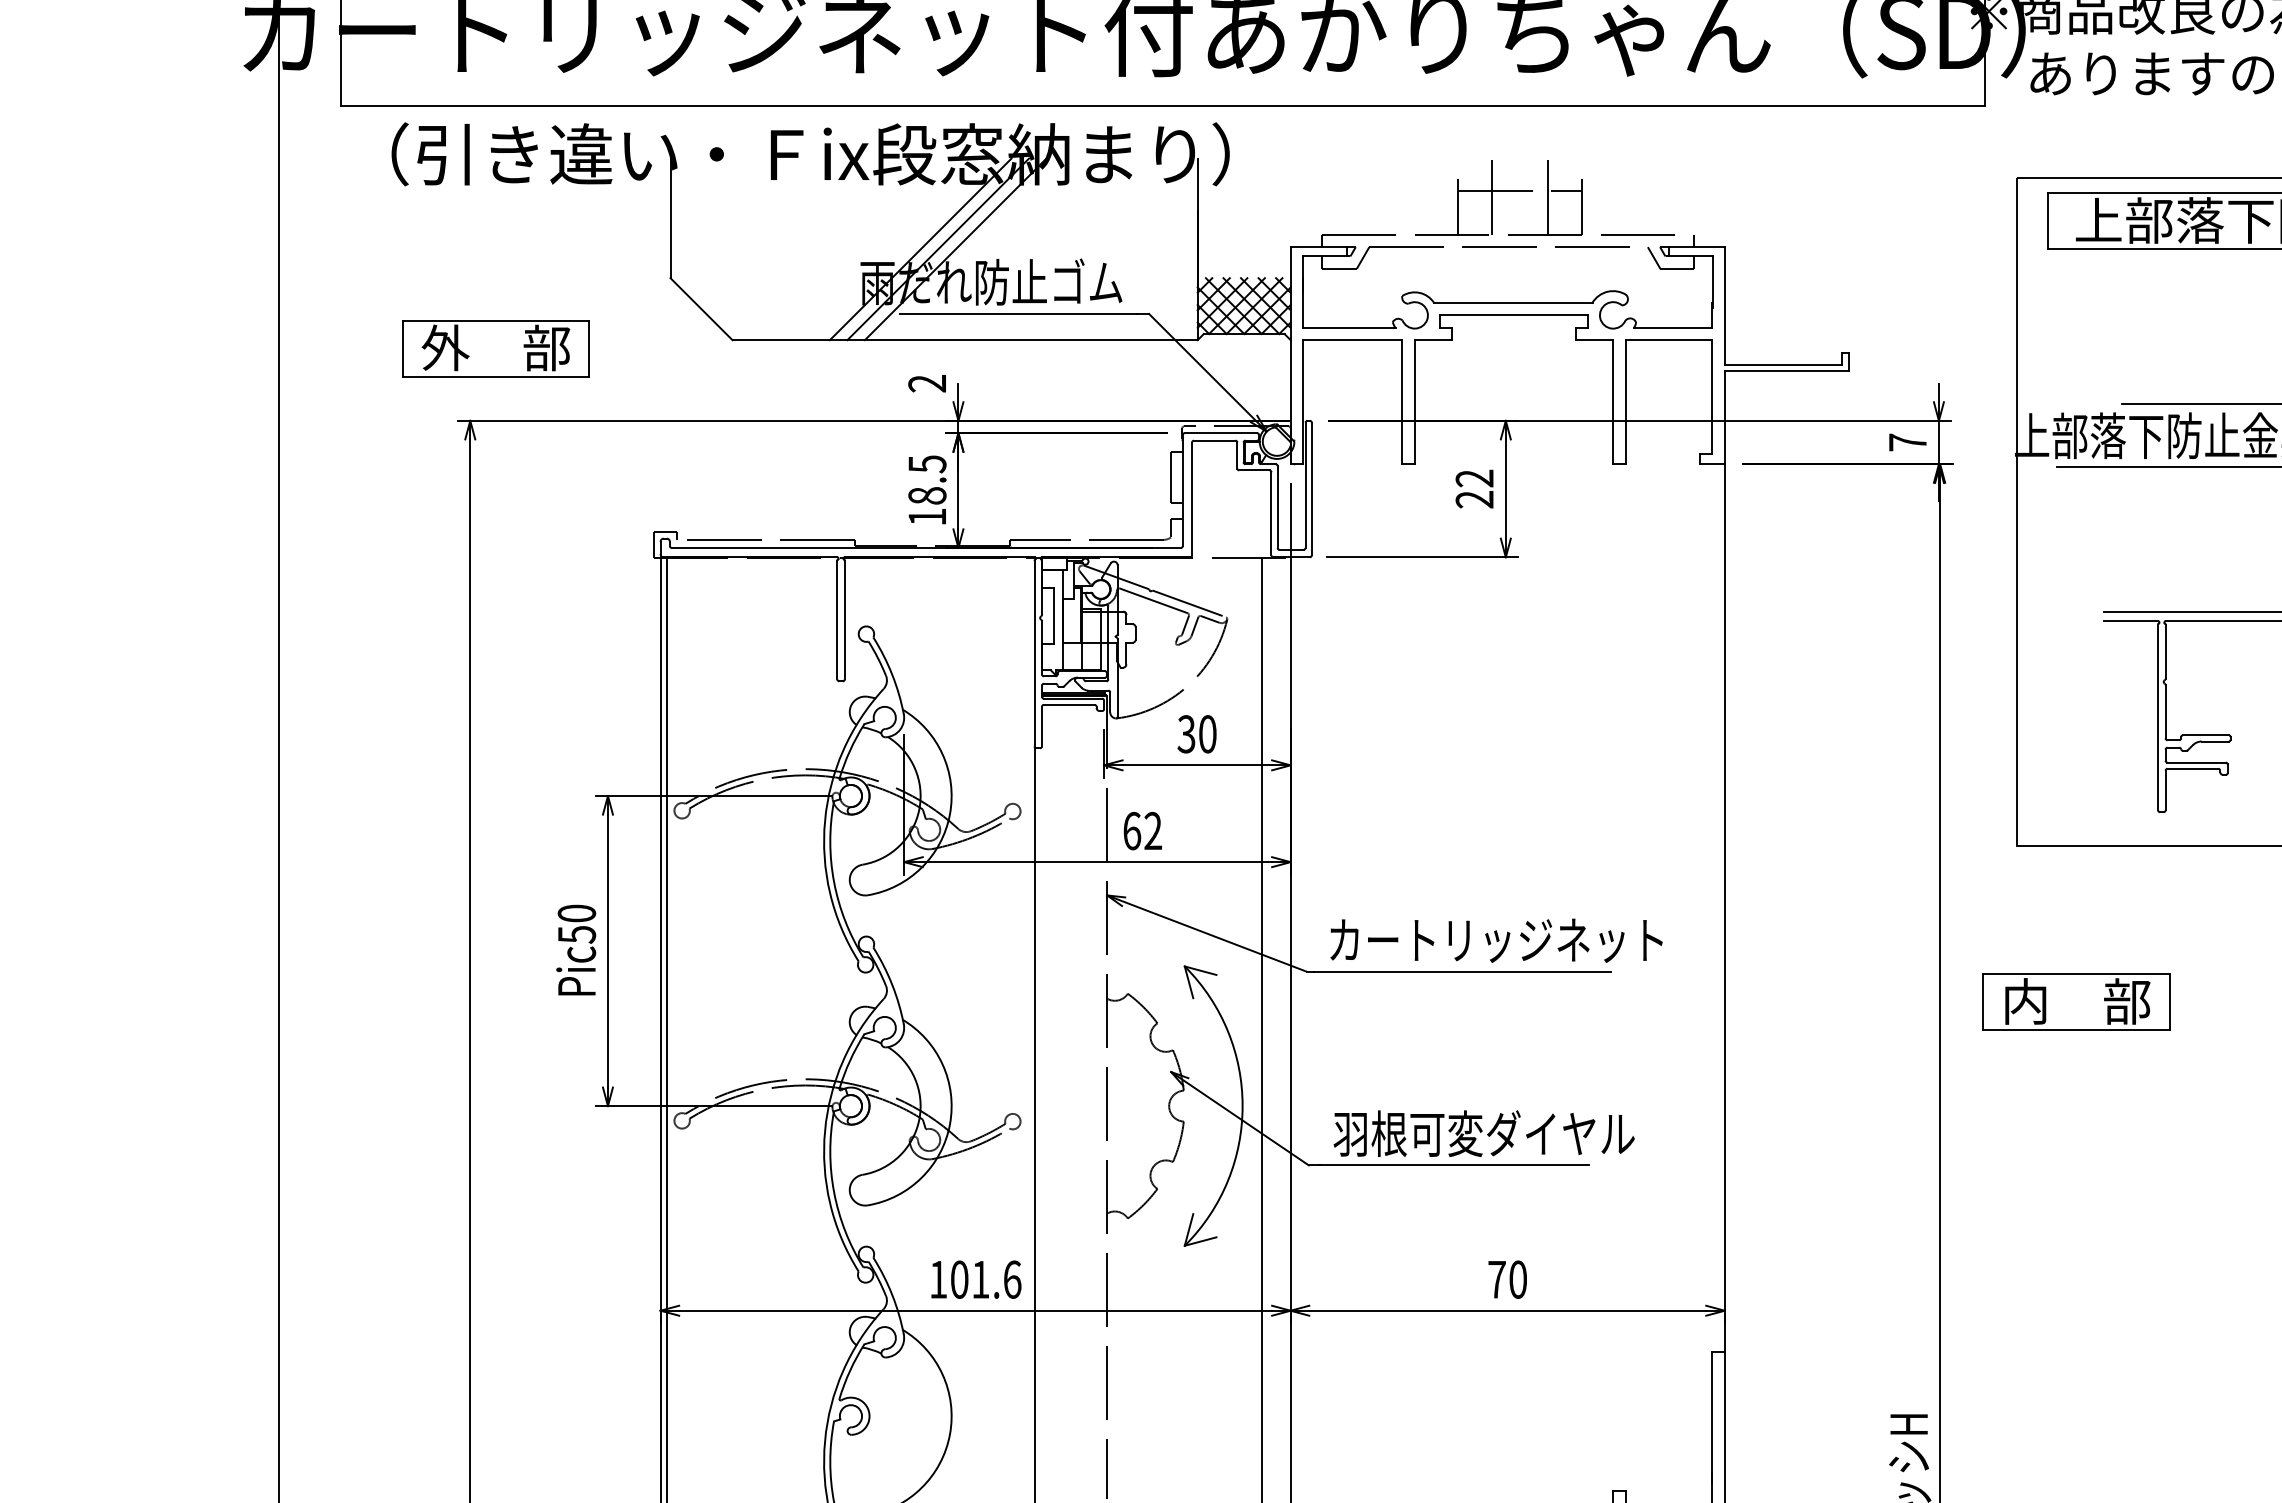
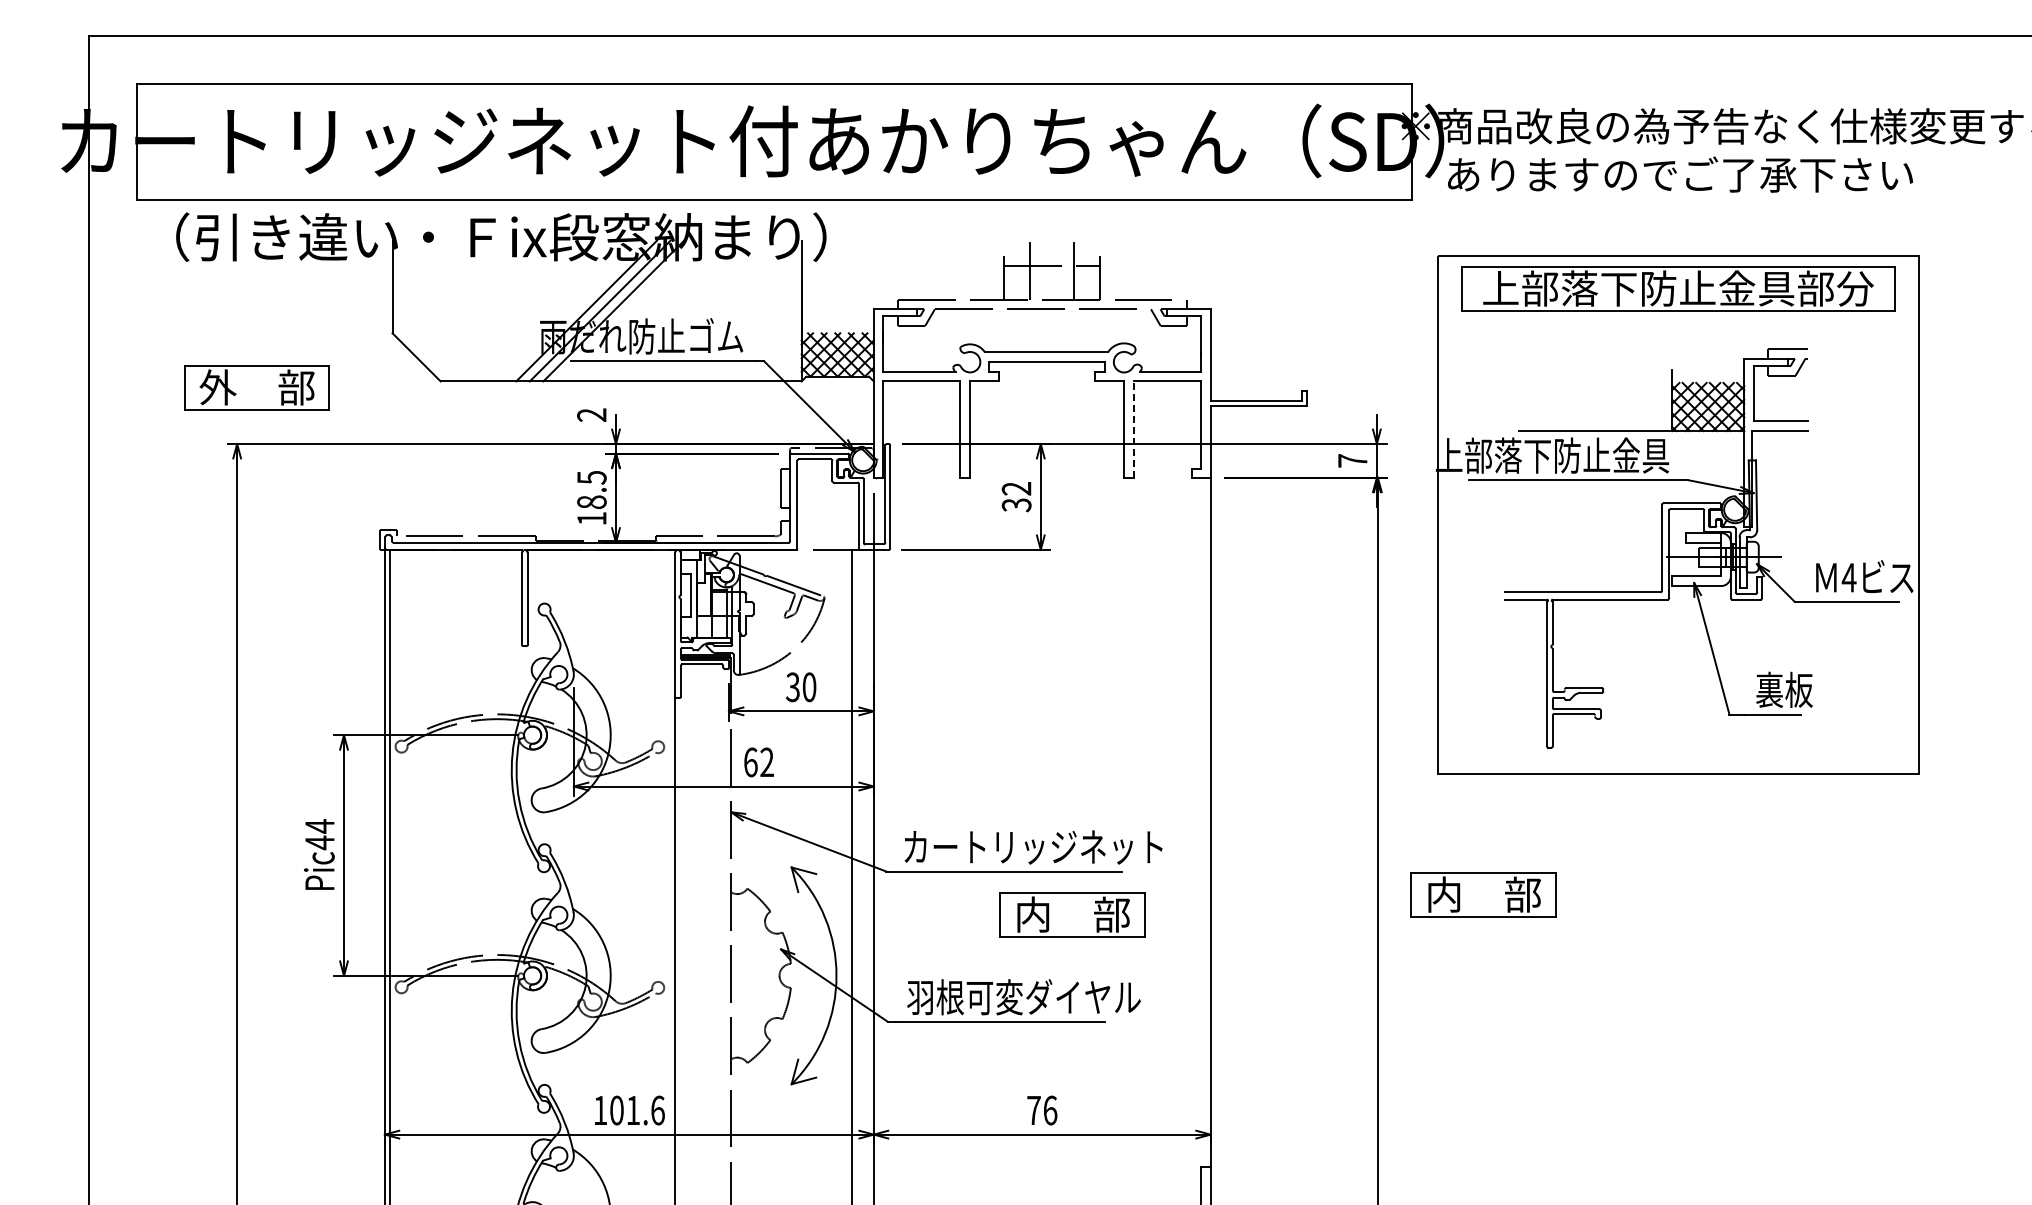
line: (1625, 402) -> (1133, 429), solid -> dashed
text: (1474, 500) -> (1016, 505), 22 -> 32
text: (576, 923) -> (319, 834), Pic50 -> Pic44
part: (1546, 1027) -> (1072, 914), added
text: (1518, 1279) -> (1050, 1110), 70 -> 76

